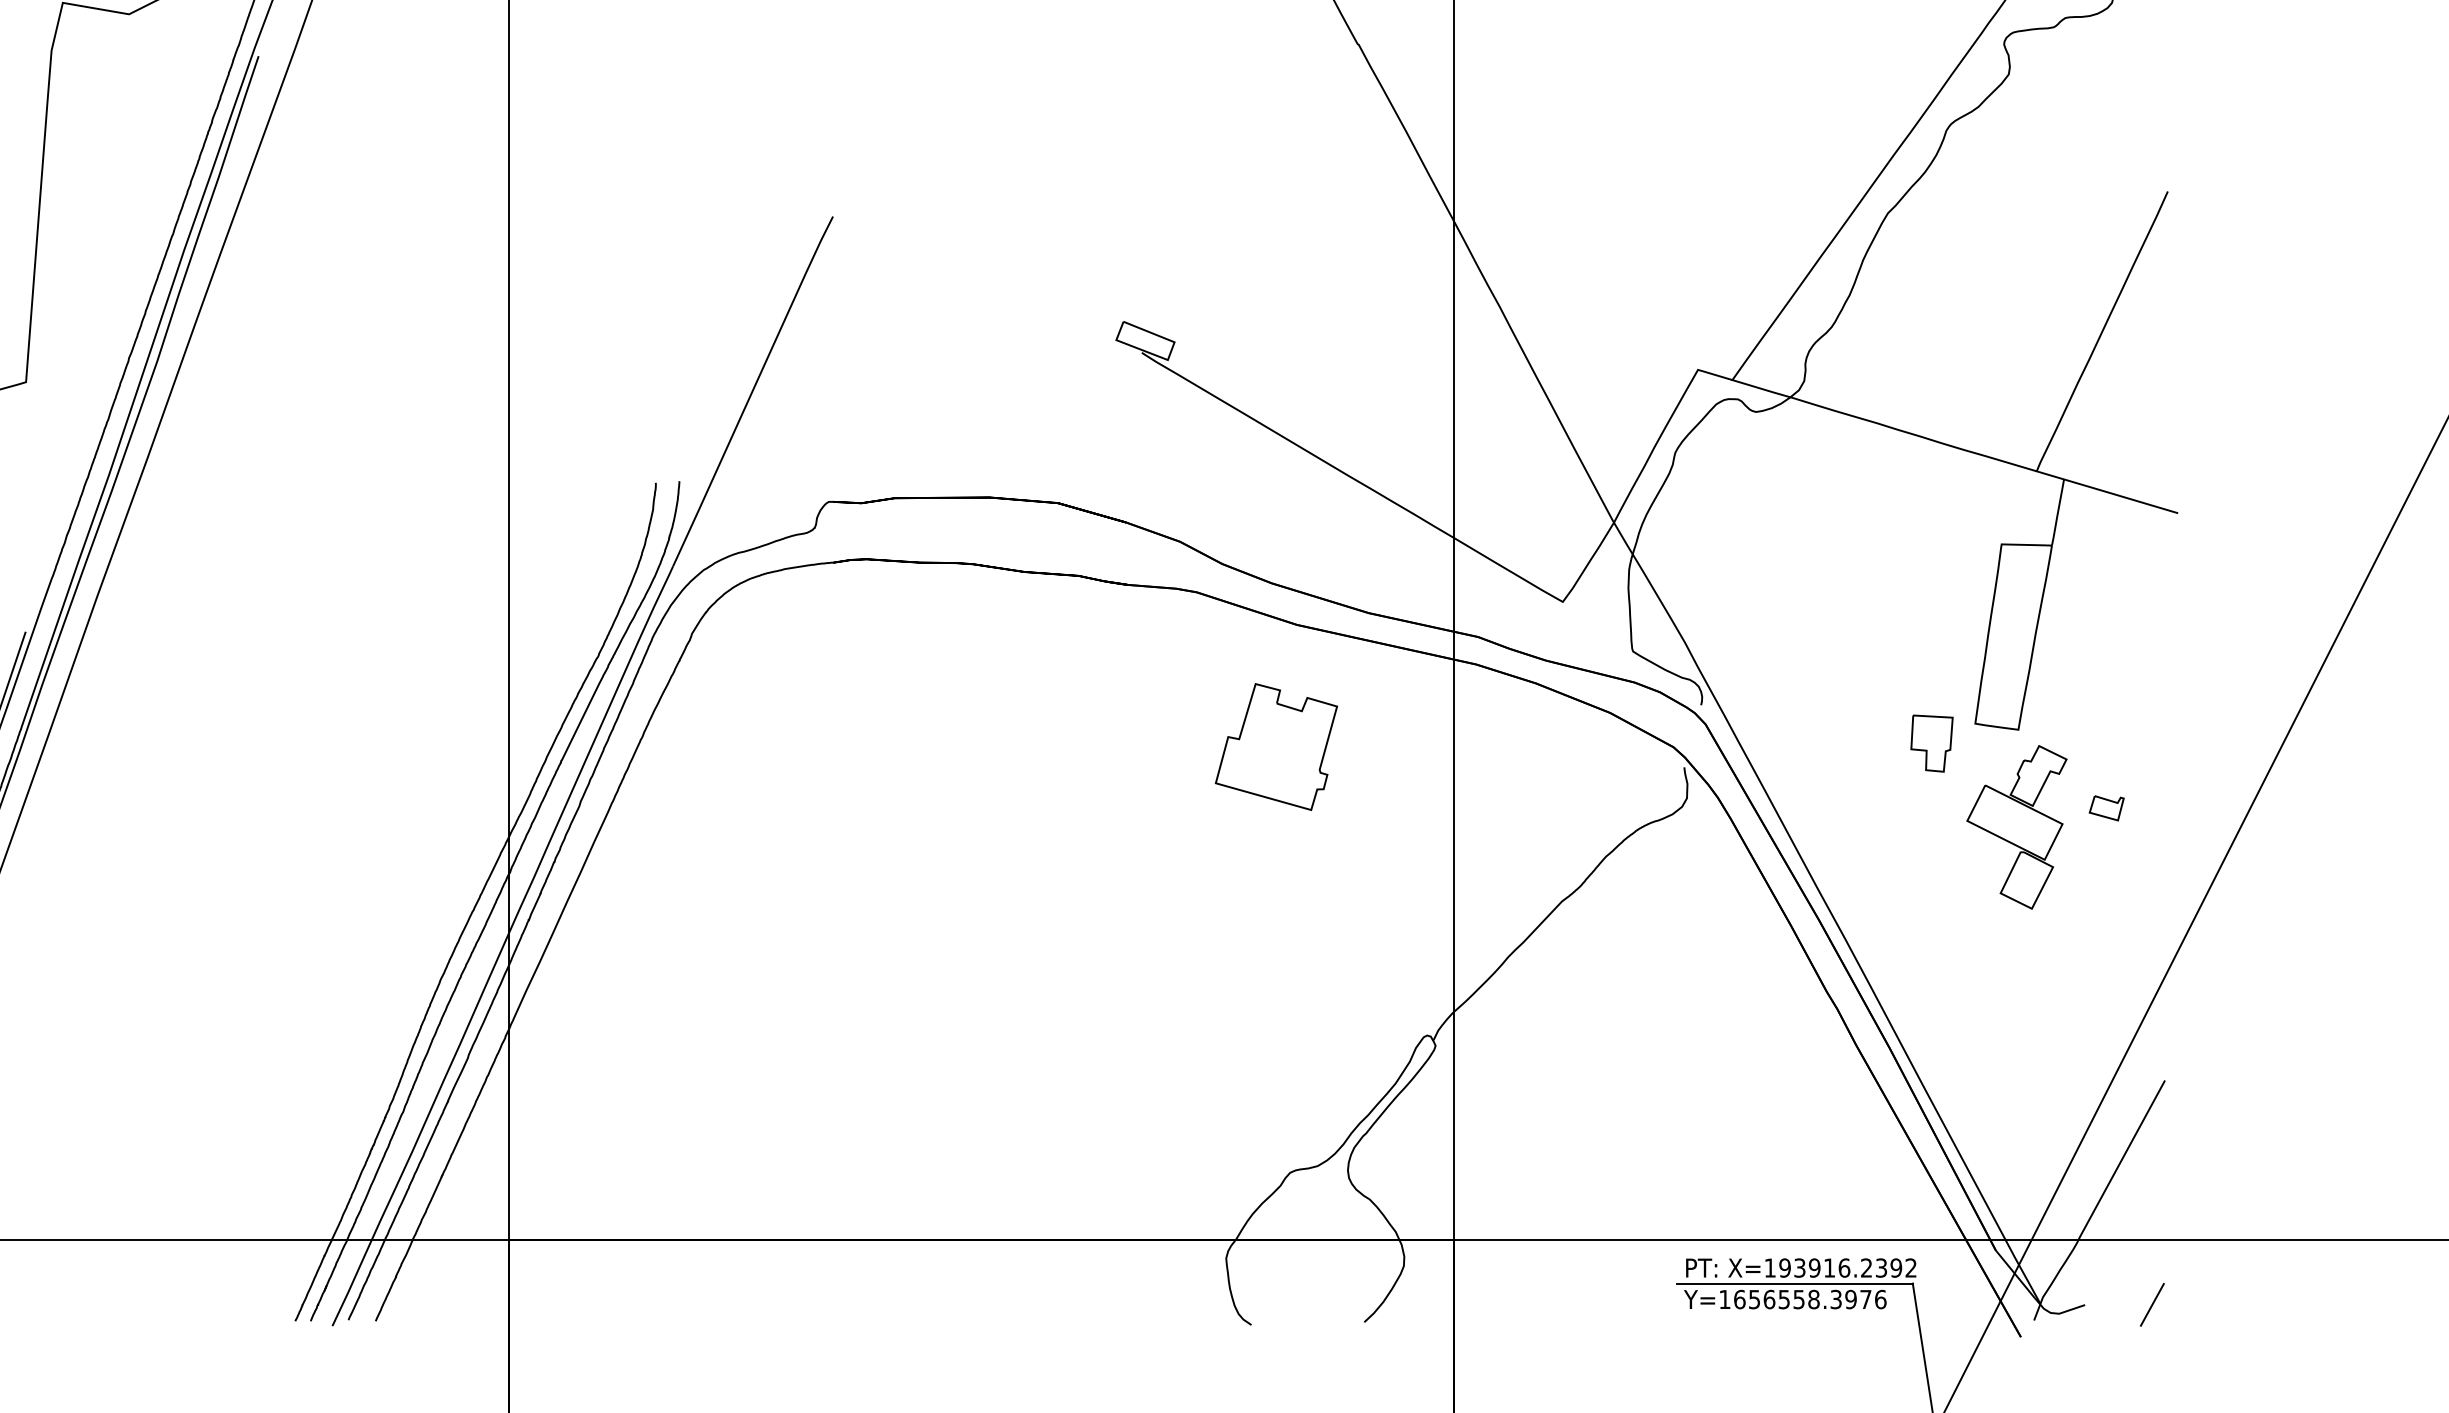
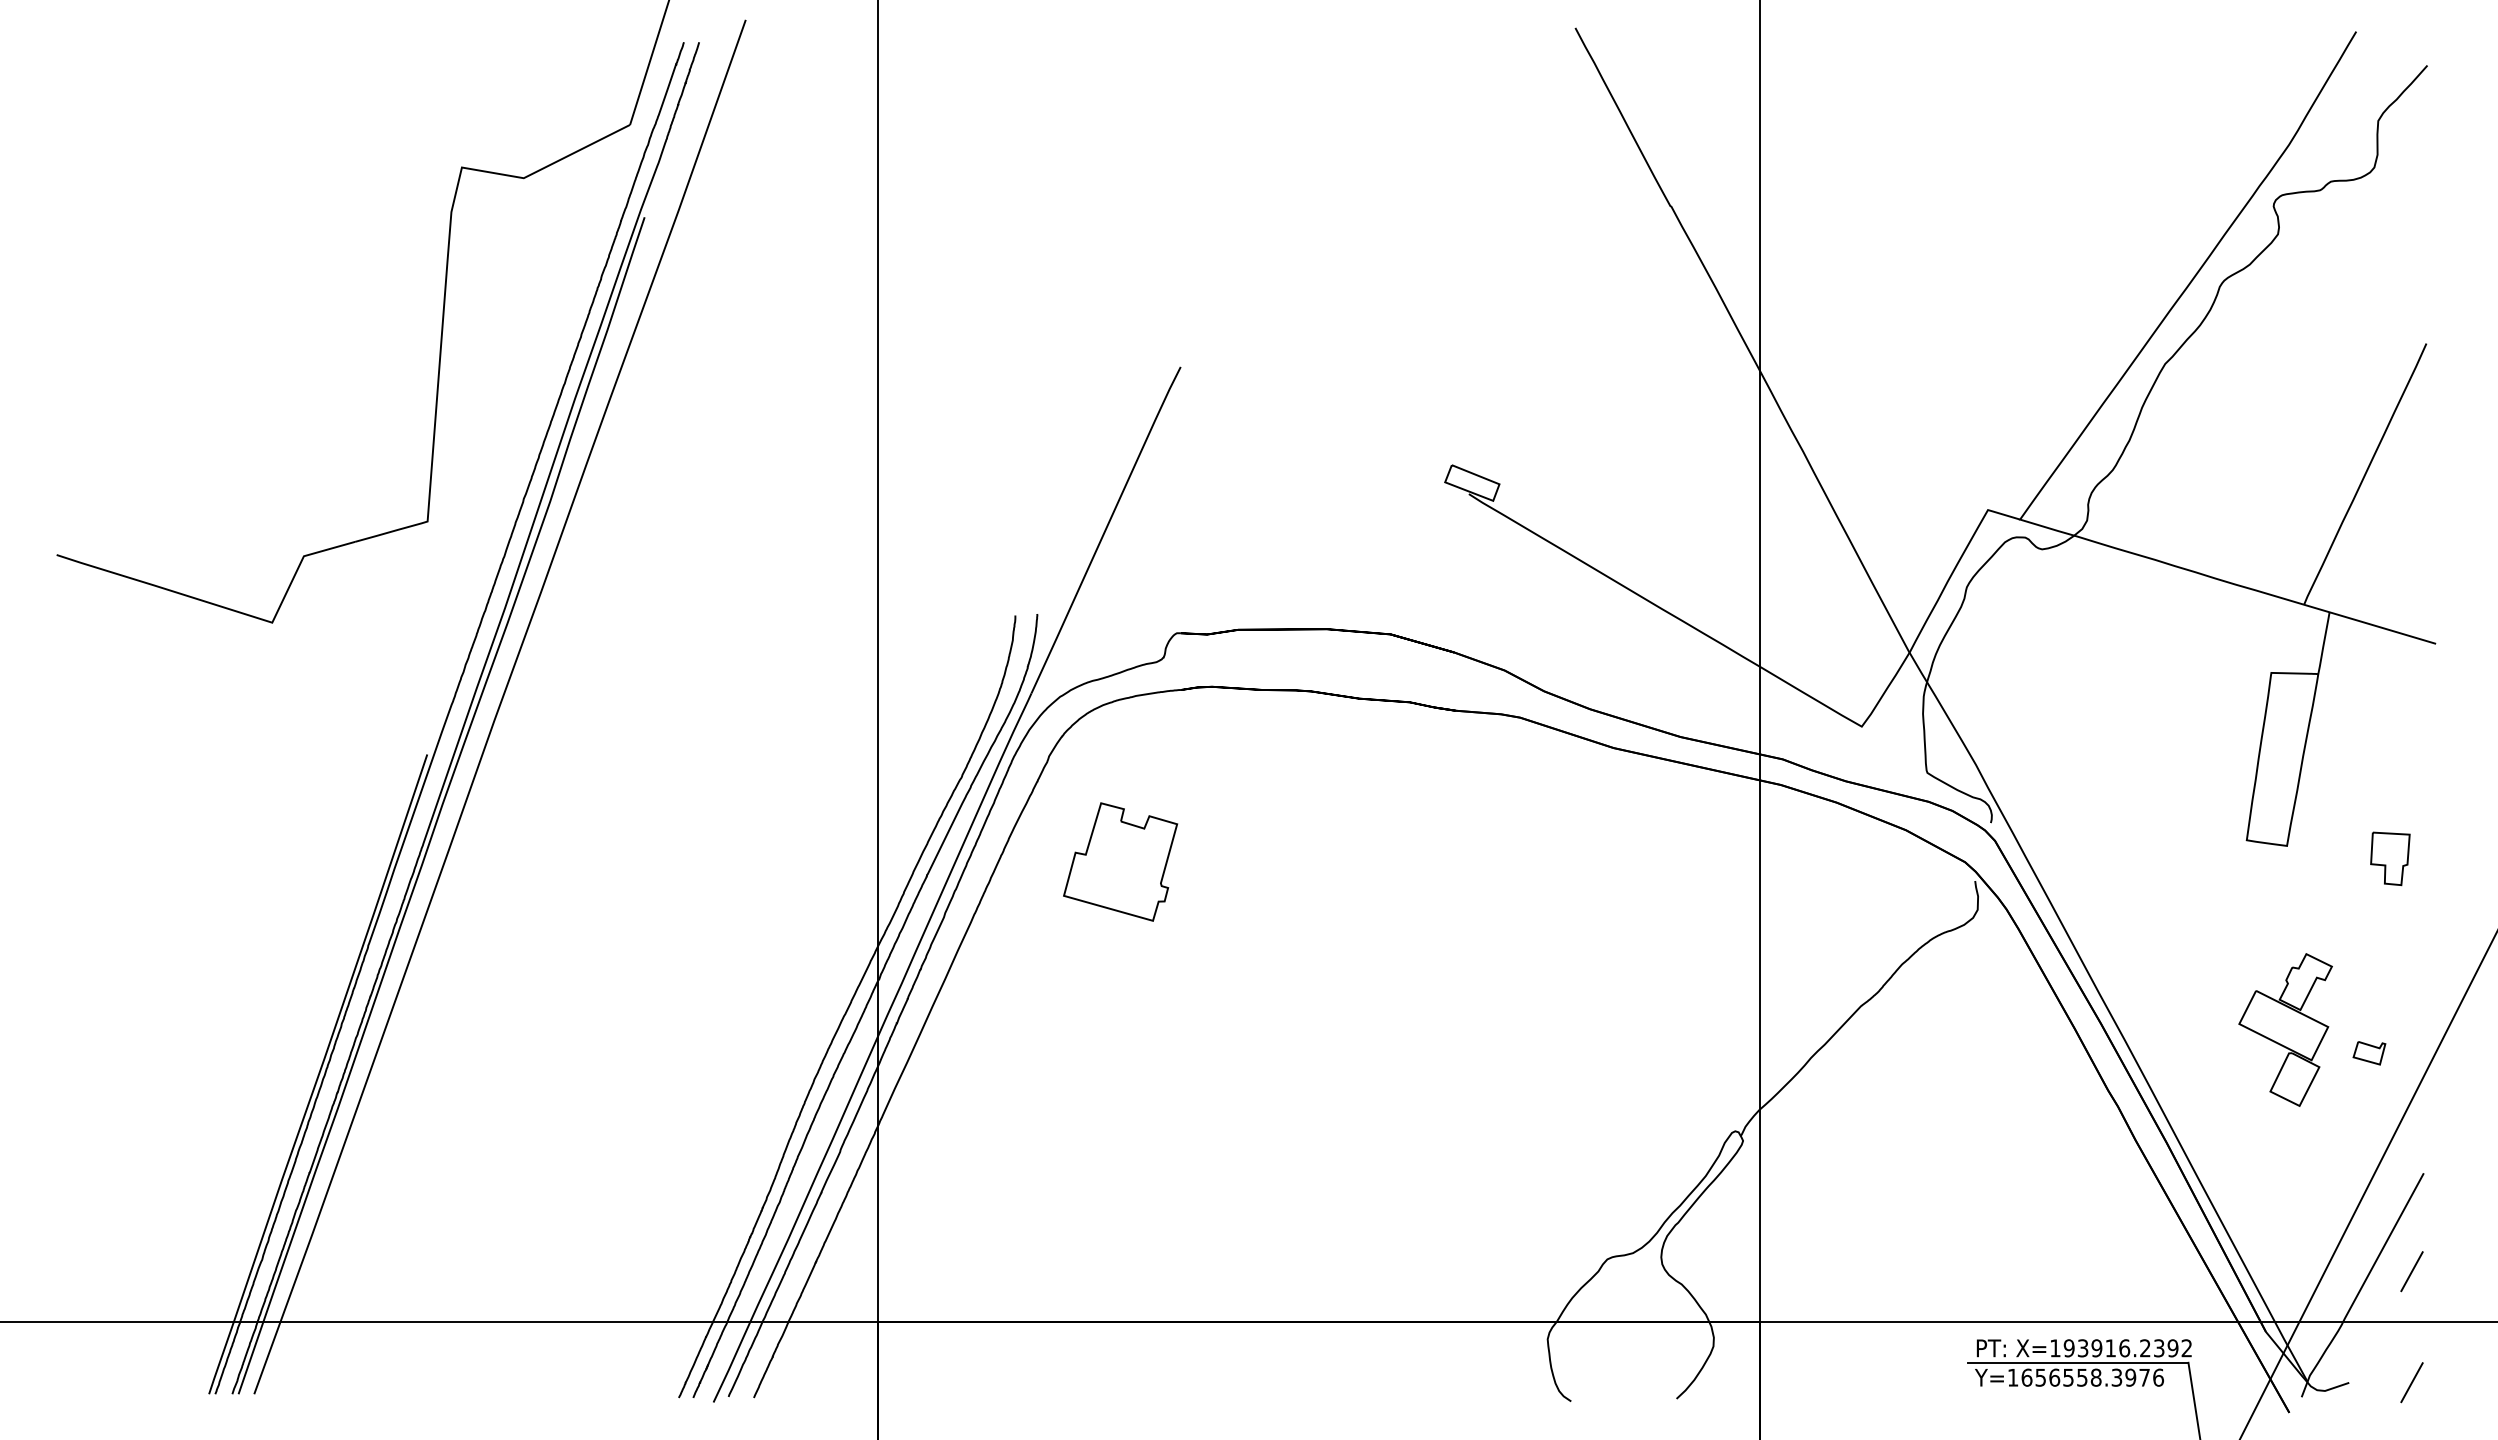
part: (1932, 743) -> (2390, 858), moved
part: (1276, 746) -> (1120, 861), moved
part: (2106, 808) -> (2369, 1053), moved
part: (2016, 826) -> (2285, 1029), moved
line: (2151, 1185) -> (2411, 1271), added

